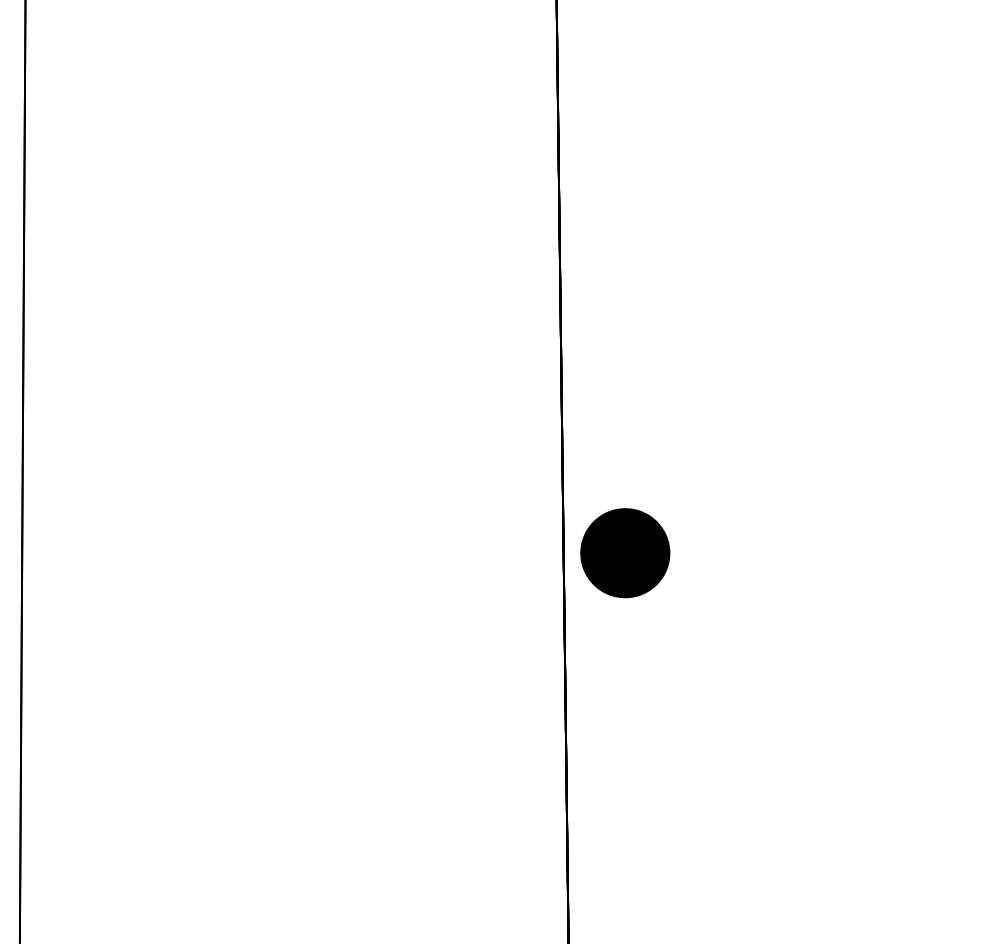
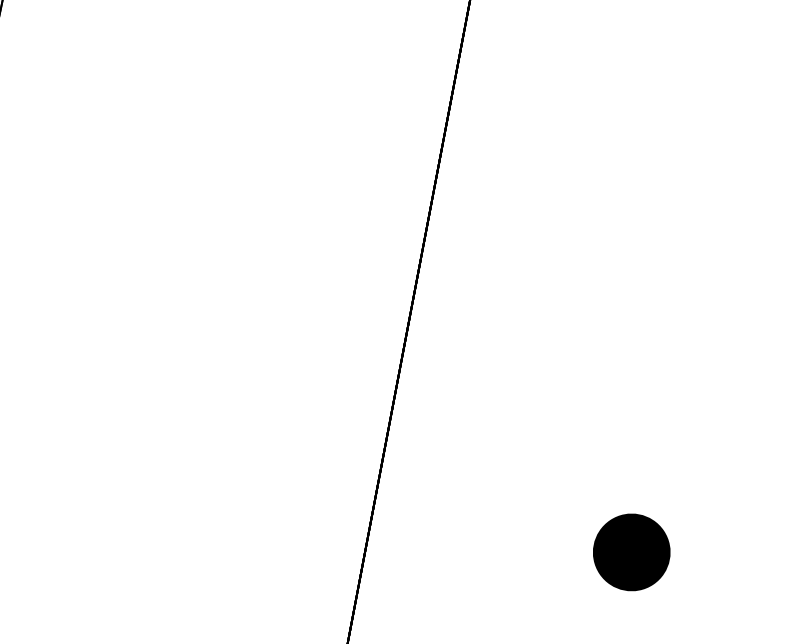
part: (625, 553) -> (631, 552), moved

